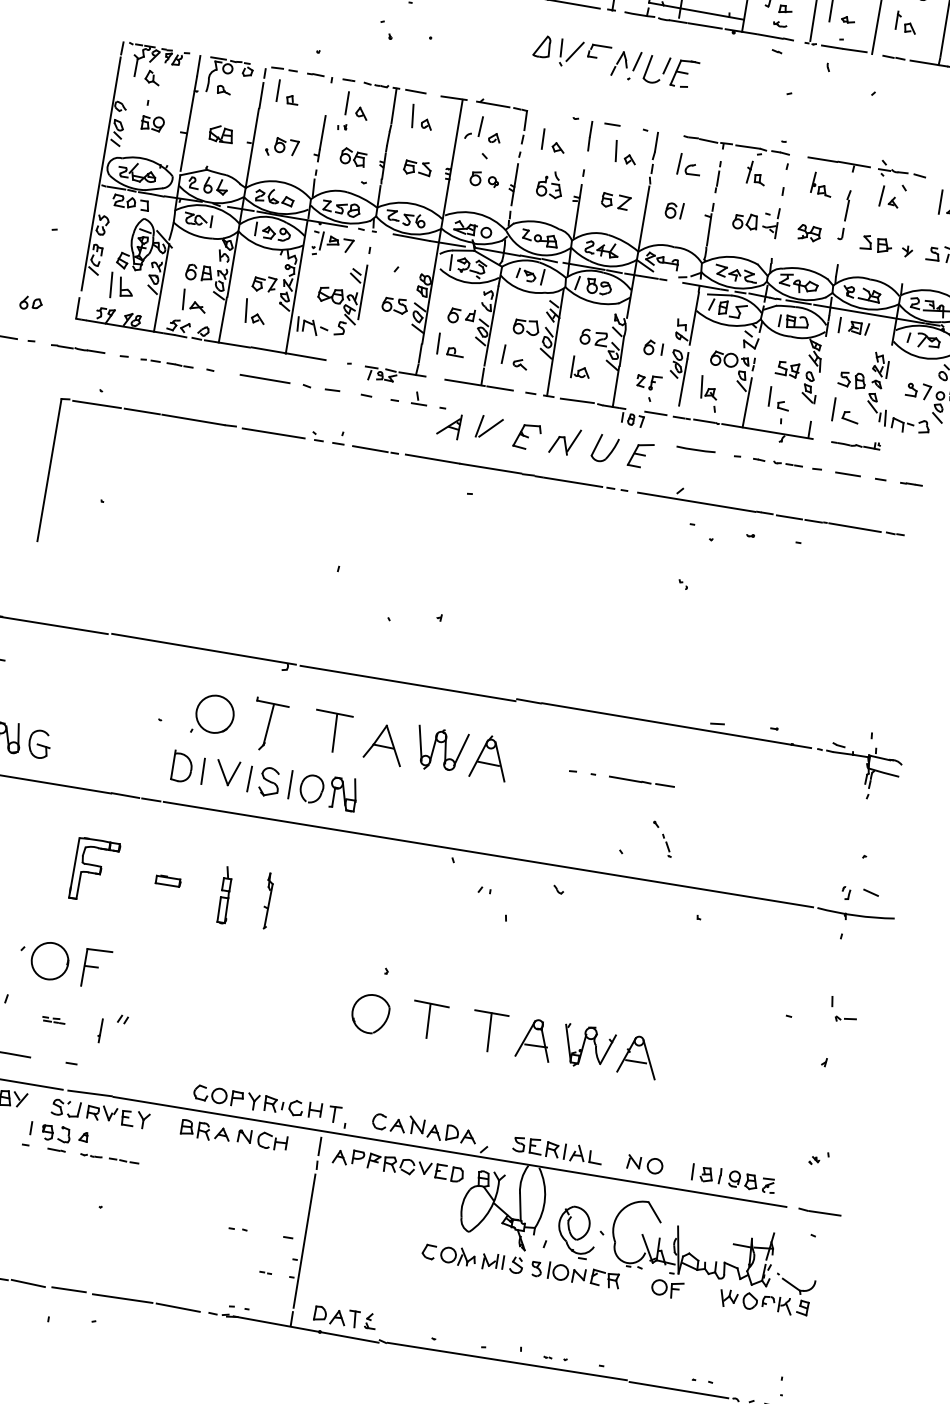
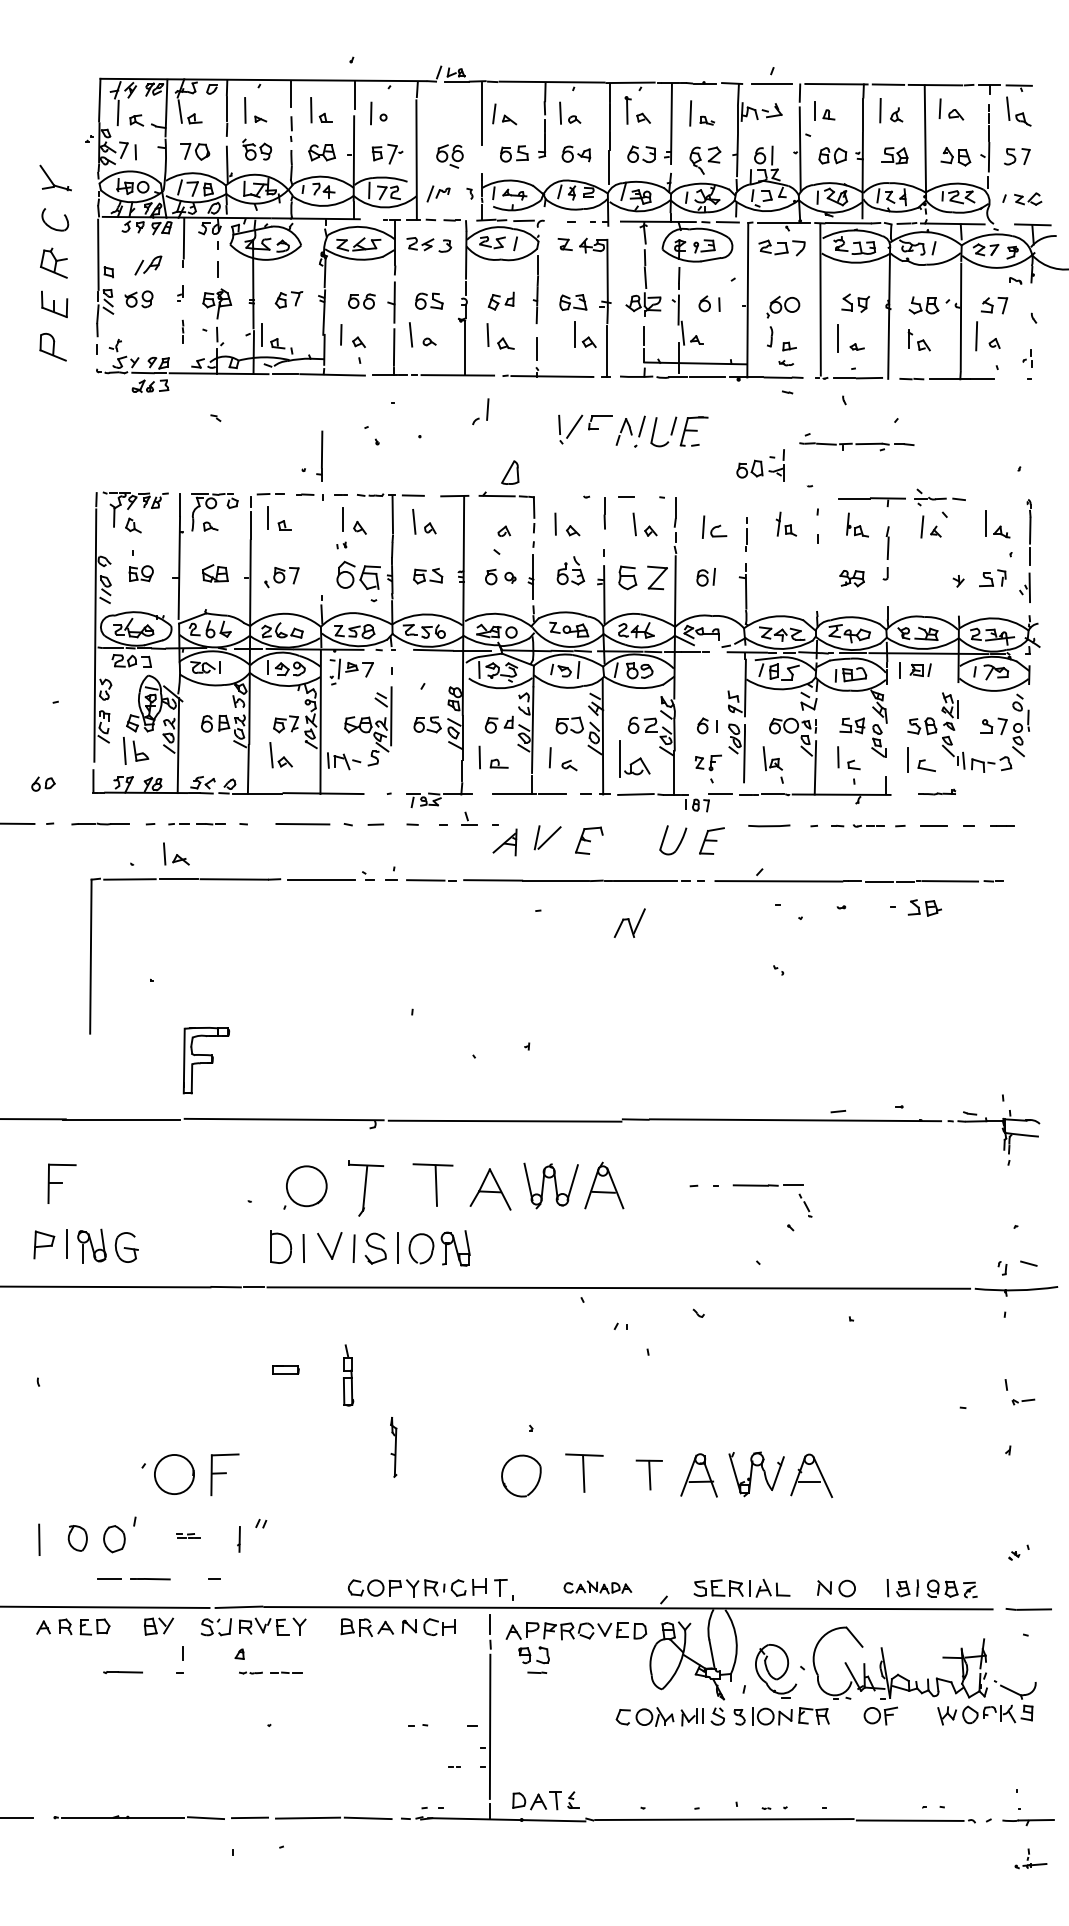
part: (542, 46) -> (510, 472), moved
part: (473, 127) -> (480, 411), moved
part: (319, 137) -> (319, 455), moved
part: (736, 147) -> (856, 446), moved
part: (353, 157) -> (358, 575), size x1.6
part: (615, 201) -> (642, 577), size x1.6
part: (755, 219) -> (760, 465), moved
part: (876, 243) -> (924, 907), moved
part: (194, 300) -> (176, 853), moved
part: (581, 368) -> (634, 759), size x1.6
part: (564, 440) -> (629, 922), moved
part: (856, 442) -> (937, 791), size x0.7
part: (666, 845) -> (805, 1205), moved
part: (94, 870) -> (206, 1060), moved
part: (267, 901) -> (393, 1447), moved
part: (489, 1031) -> (649, 1474), size x0.7
part: (424, 1128) -> (597, 1587), size x0.6
part: (55, 1137) -> (533, 1659), moved

